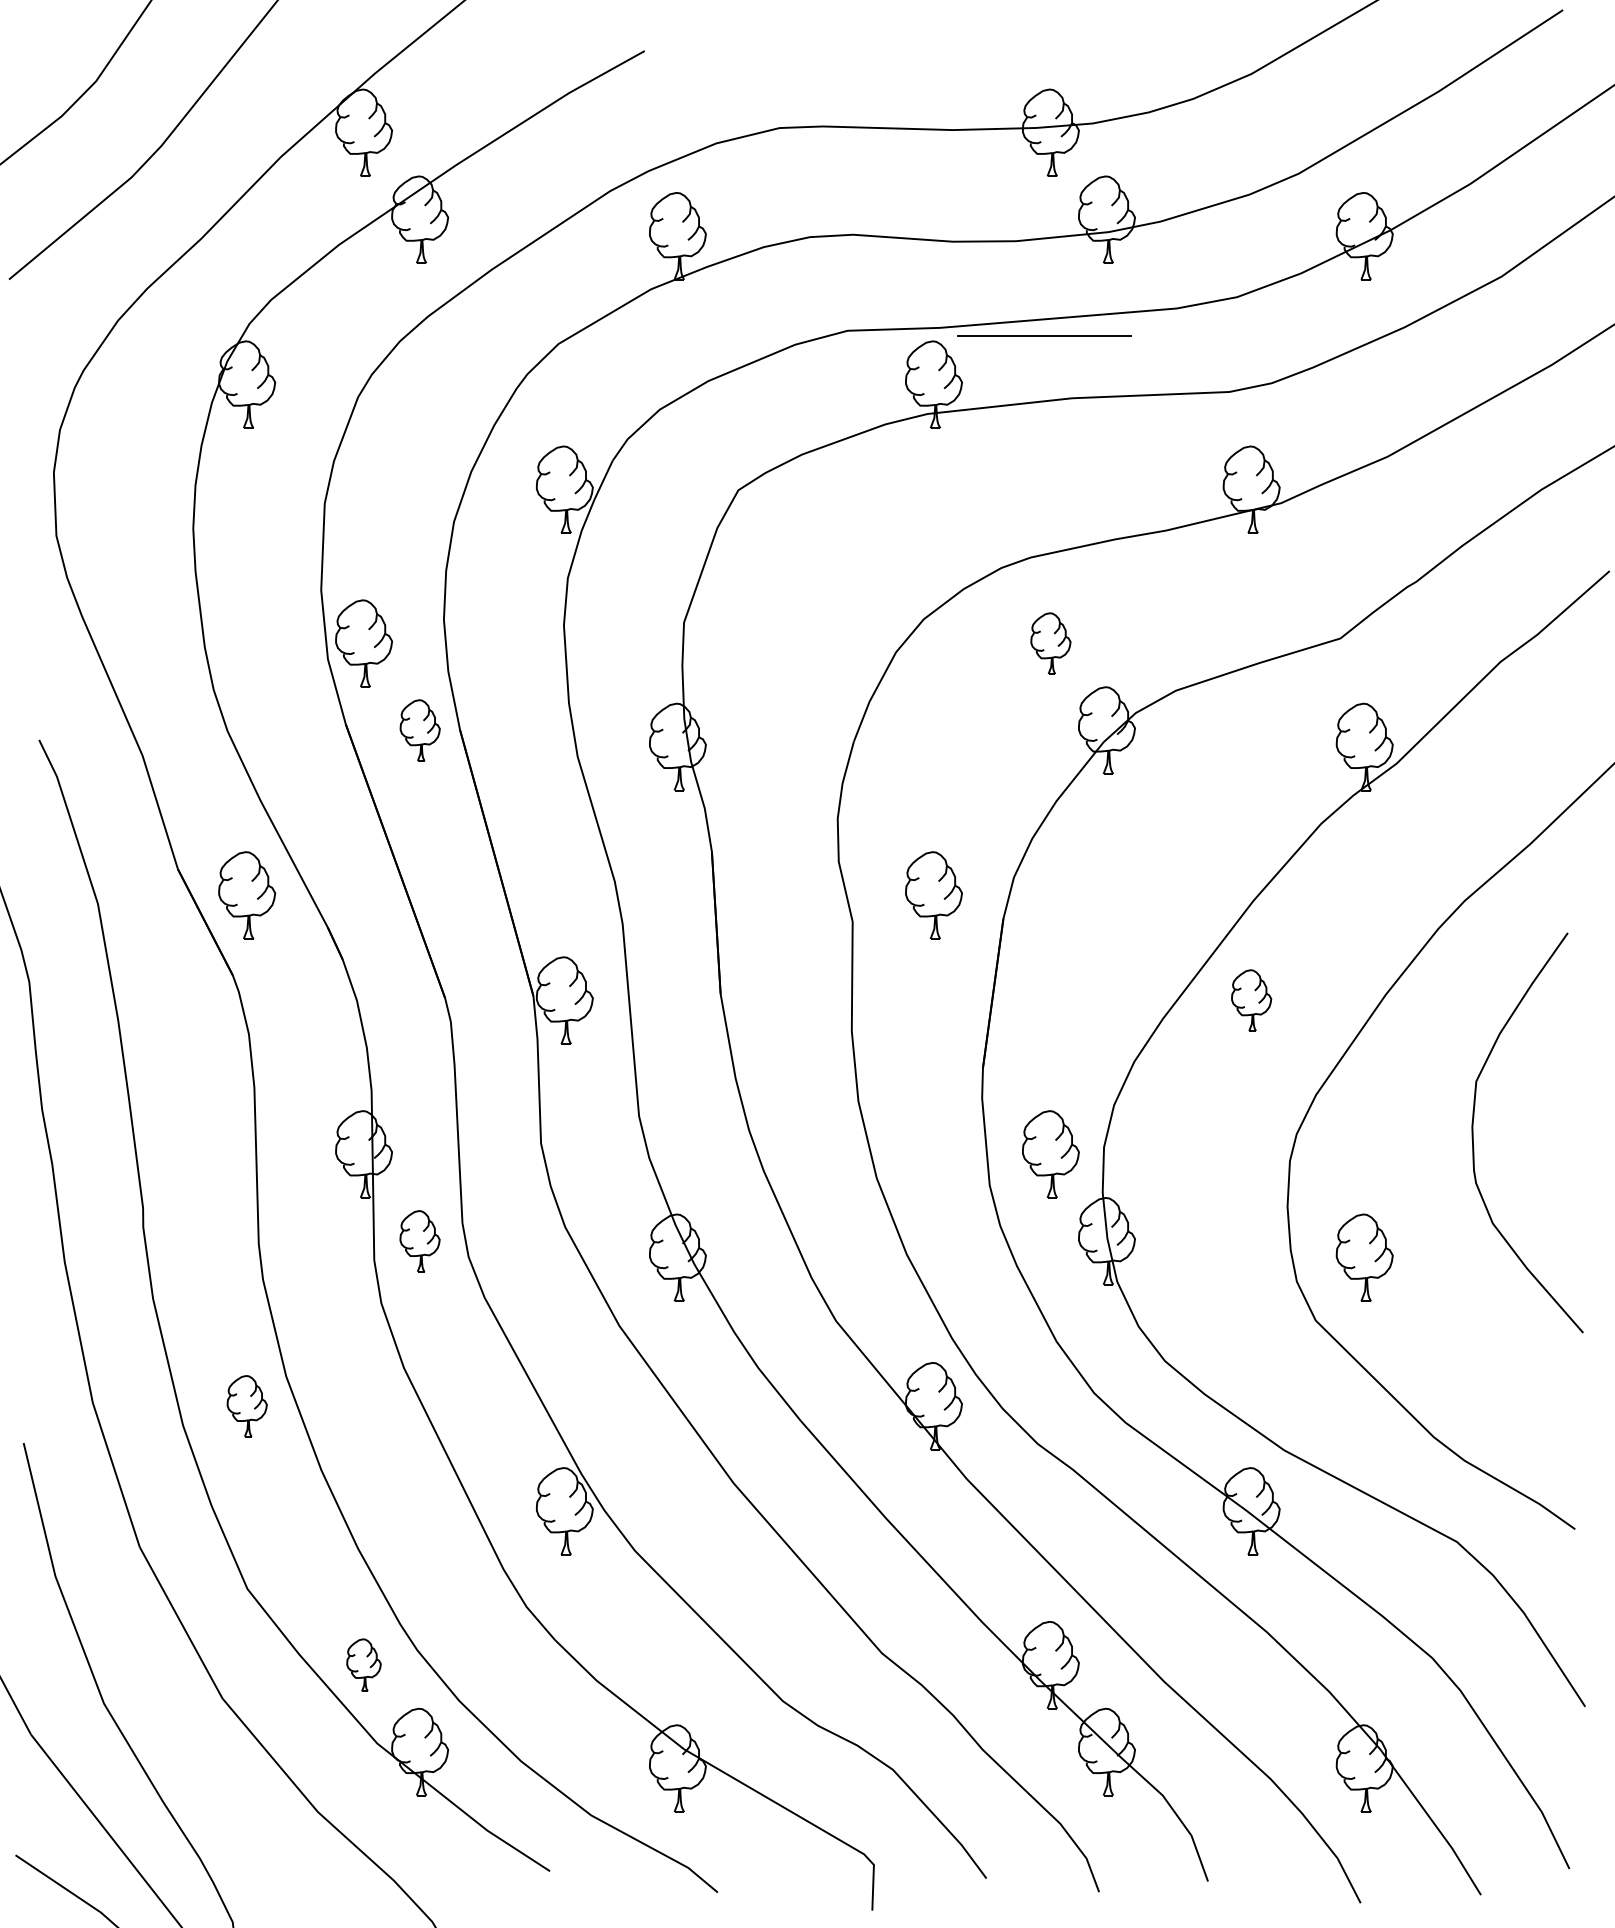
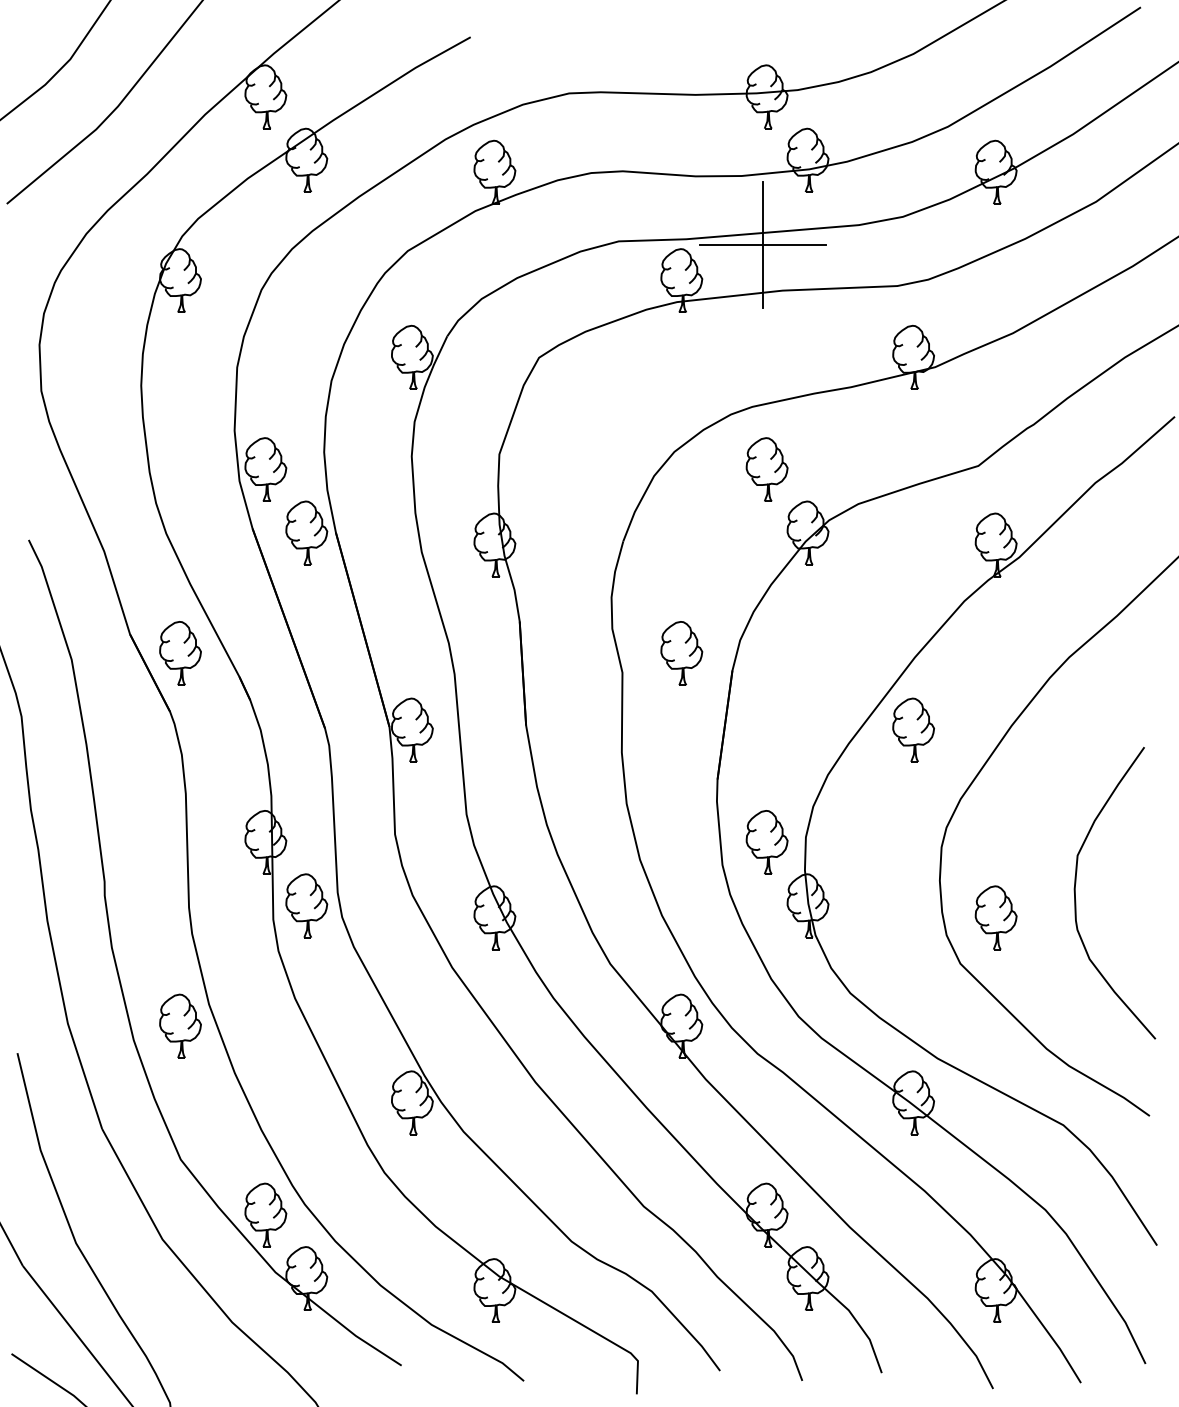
line: (1044, 335) -> (762, 244), added
part: (1050, 643) -> (766, 469), size x1.43
part: (420, 730) -> (307, 533), size x1.43
part: (1251, 1000) -> (913, 730), size x1.43
curve: (1473, 1132) -> (1075, 892), moved
part: (419, 1241) -> (306, 906), size x1.43
part: (247, 1406) -> (180, 1026), size x1.43
part: (363, 1665) -> (265, 1215), size x1.67

